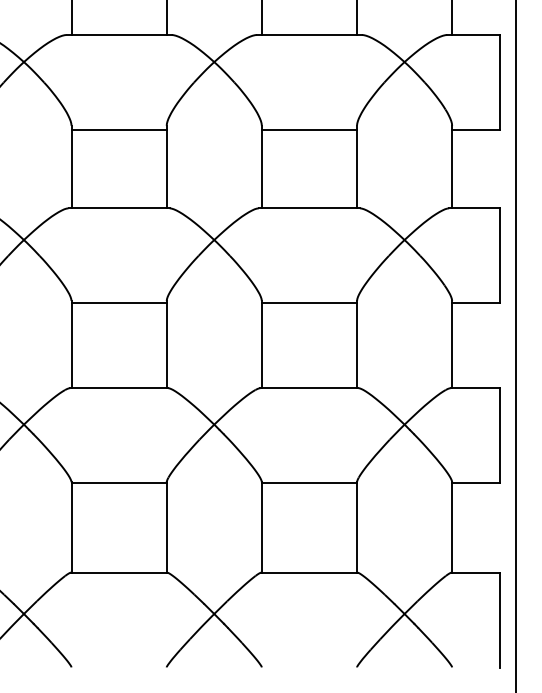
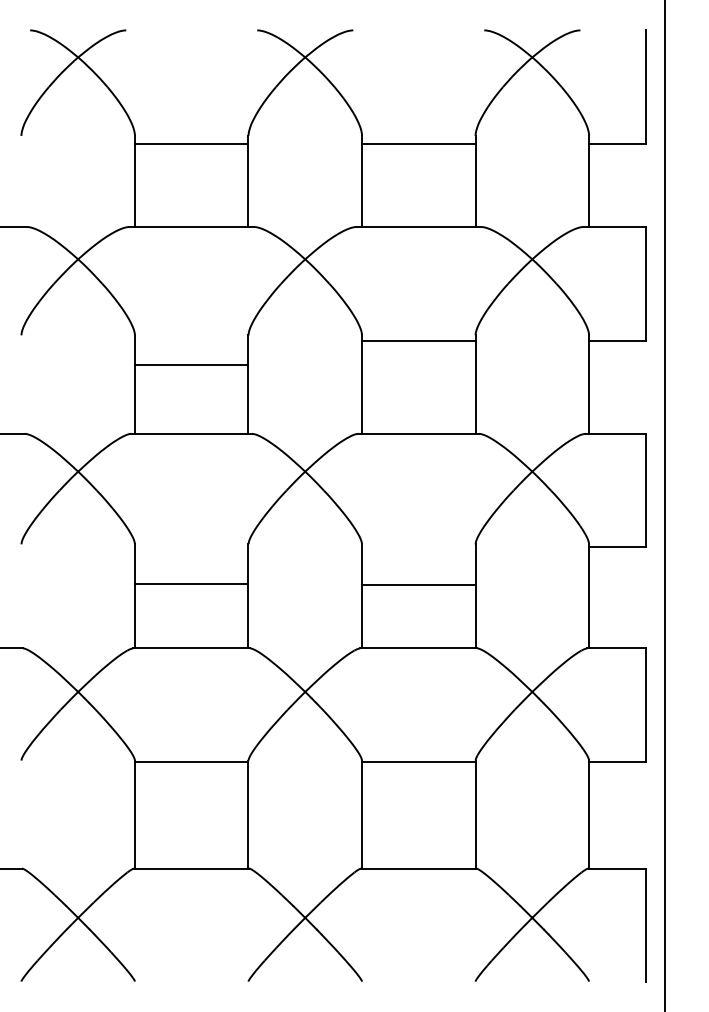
line: (118, 130) -> (191, 364), moved
line: (118, 303) -> (191, 584), moved
line: (309, 303) -> (418, 585), moved

